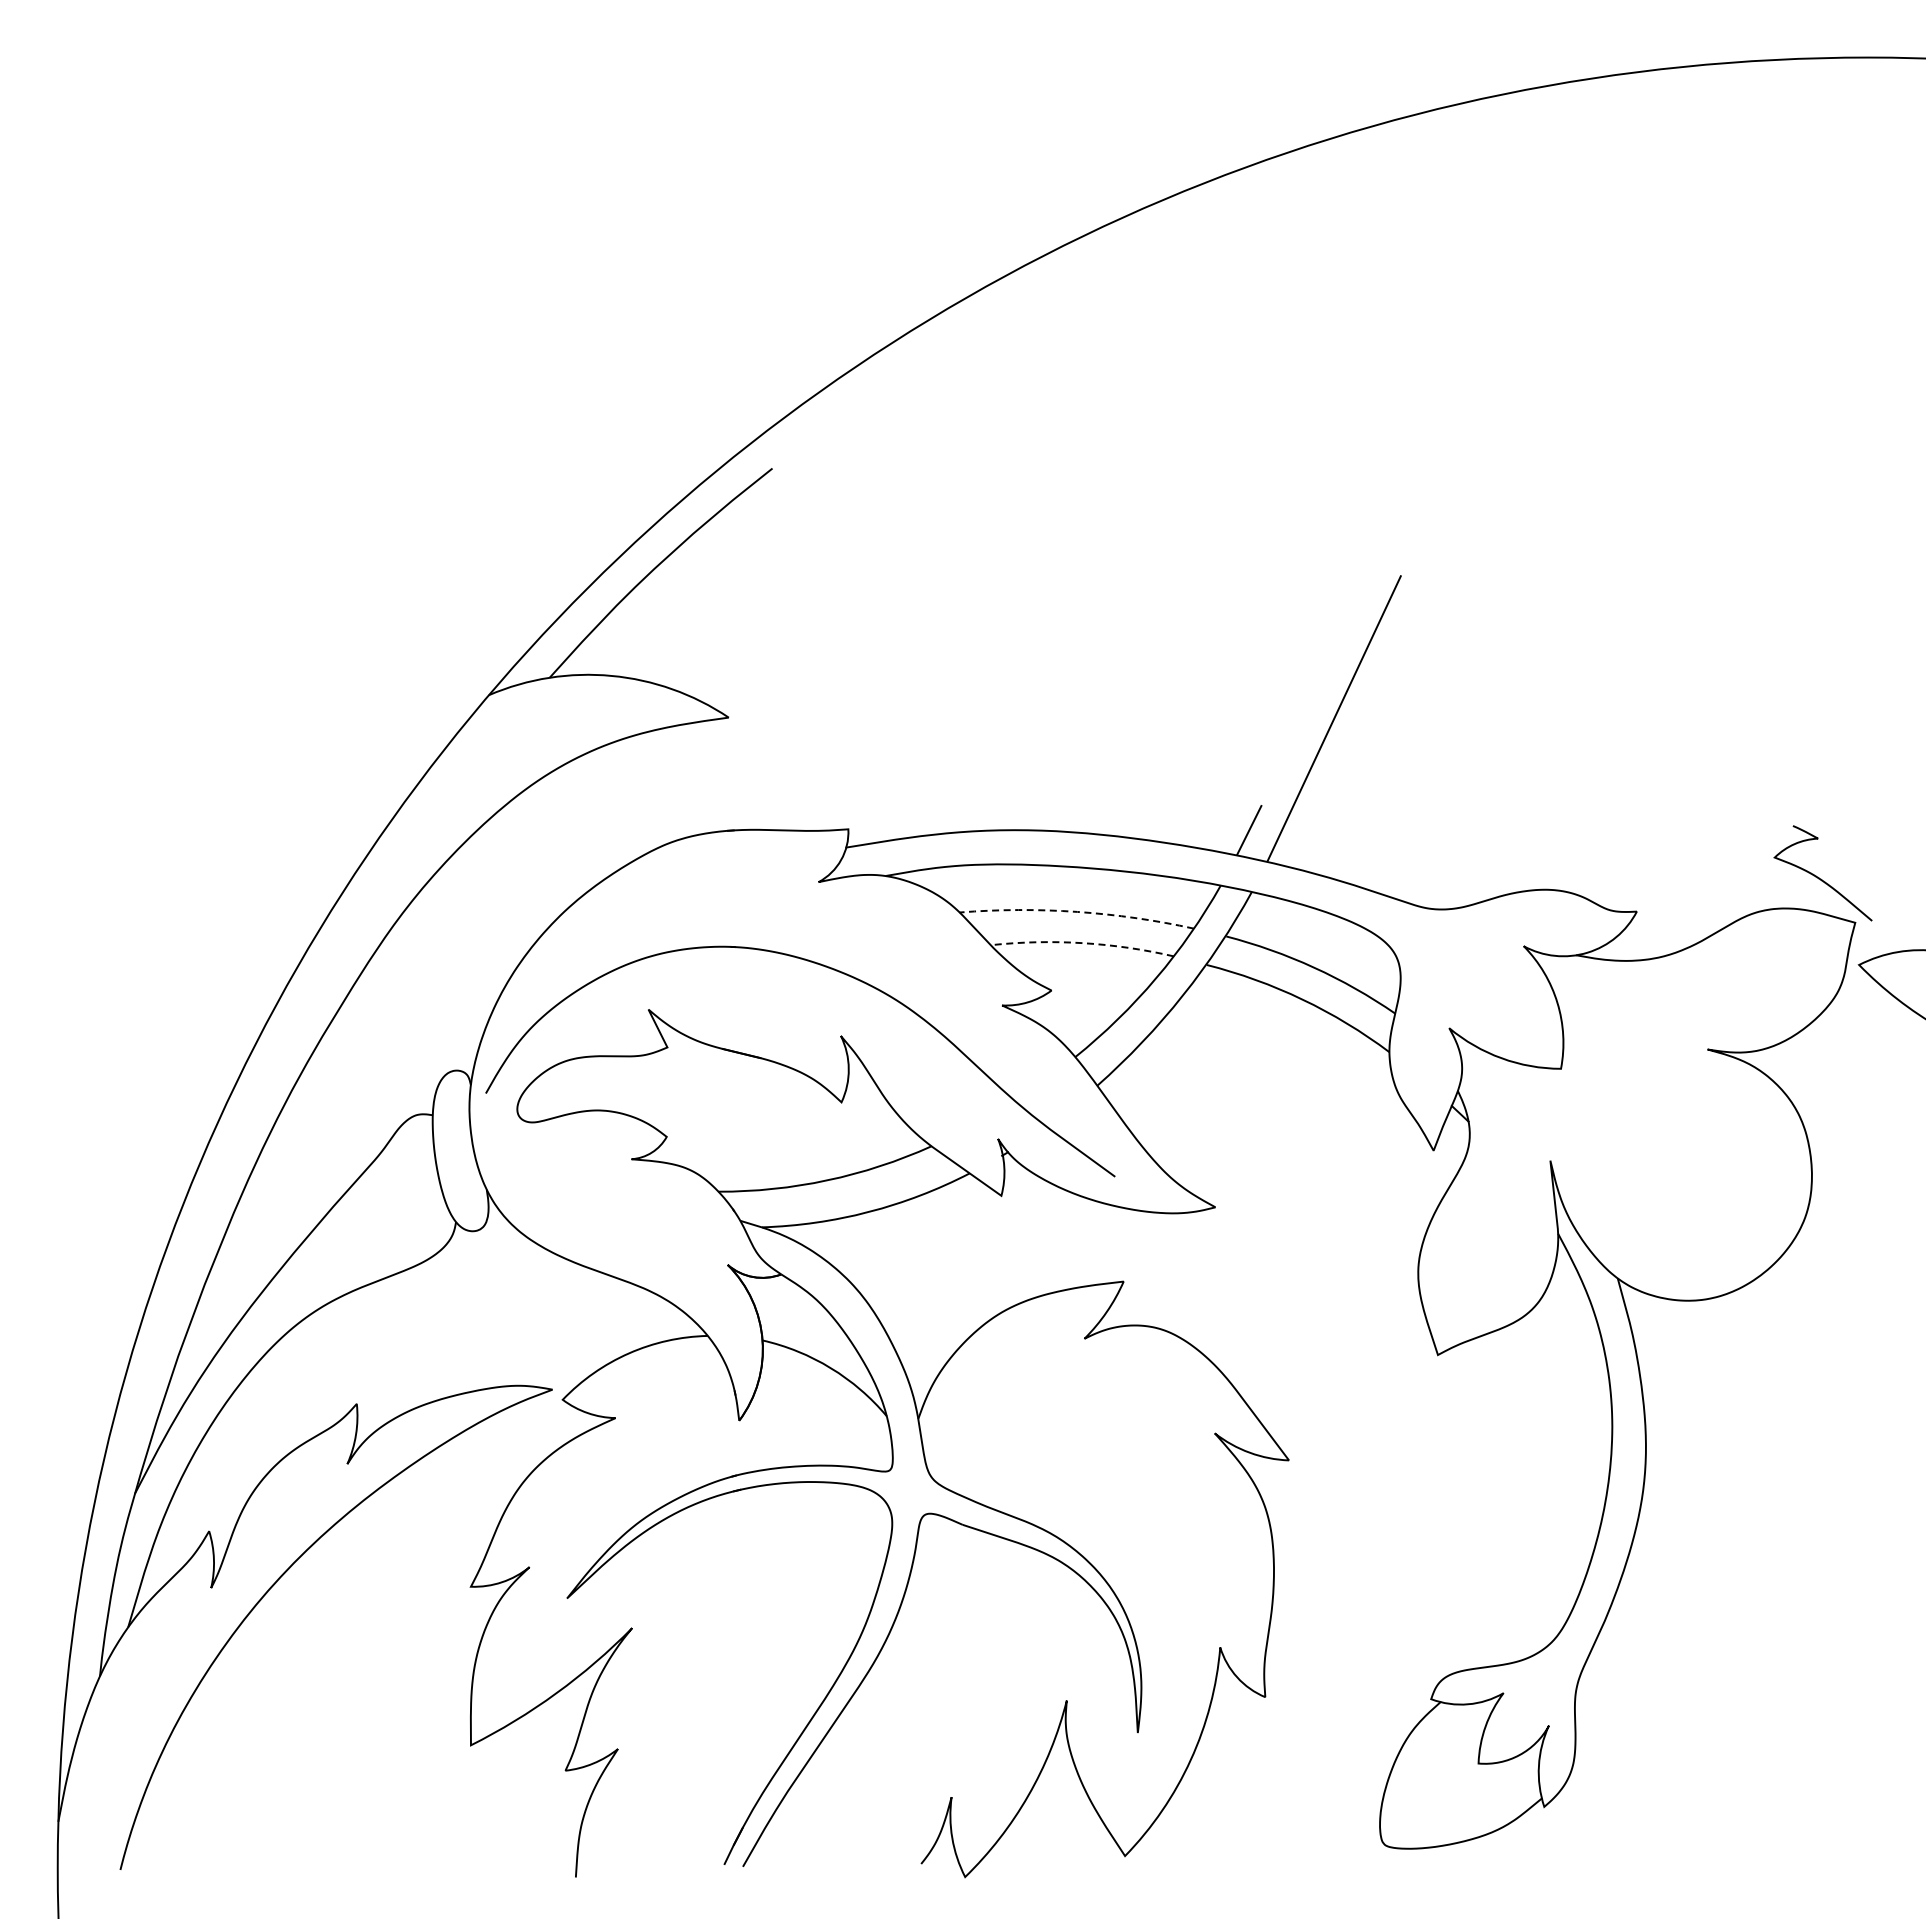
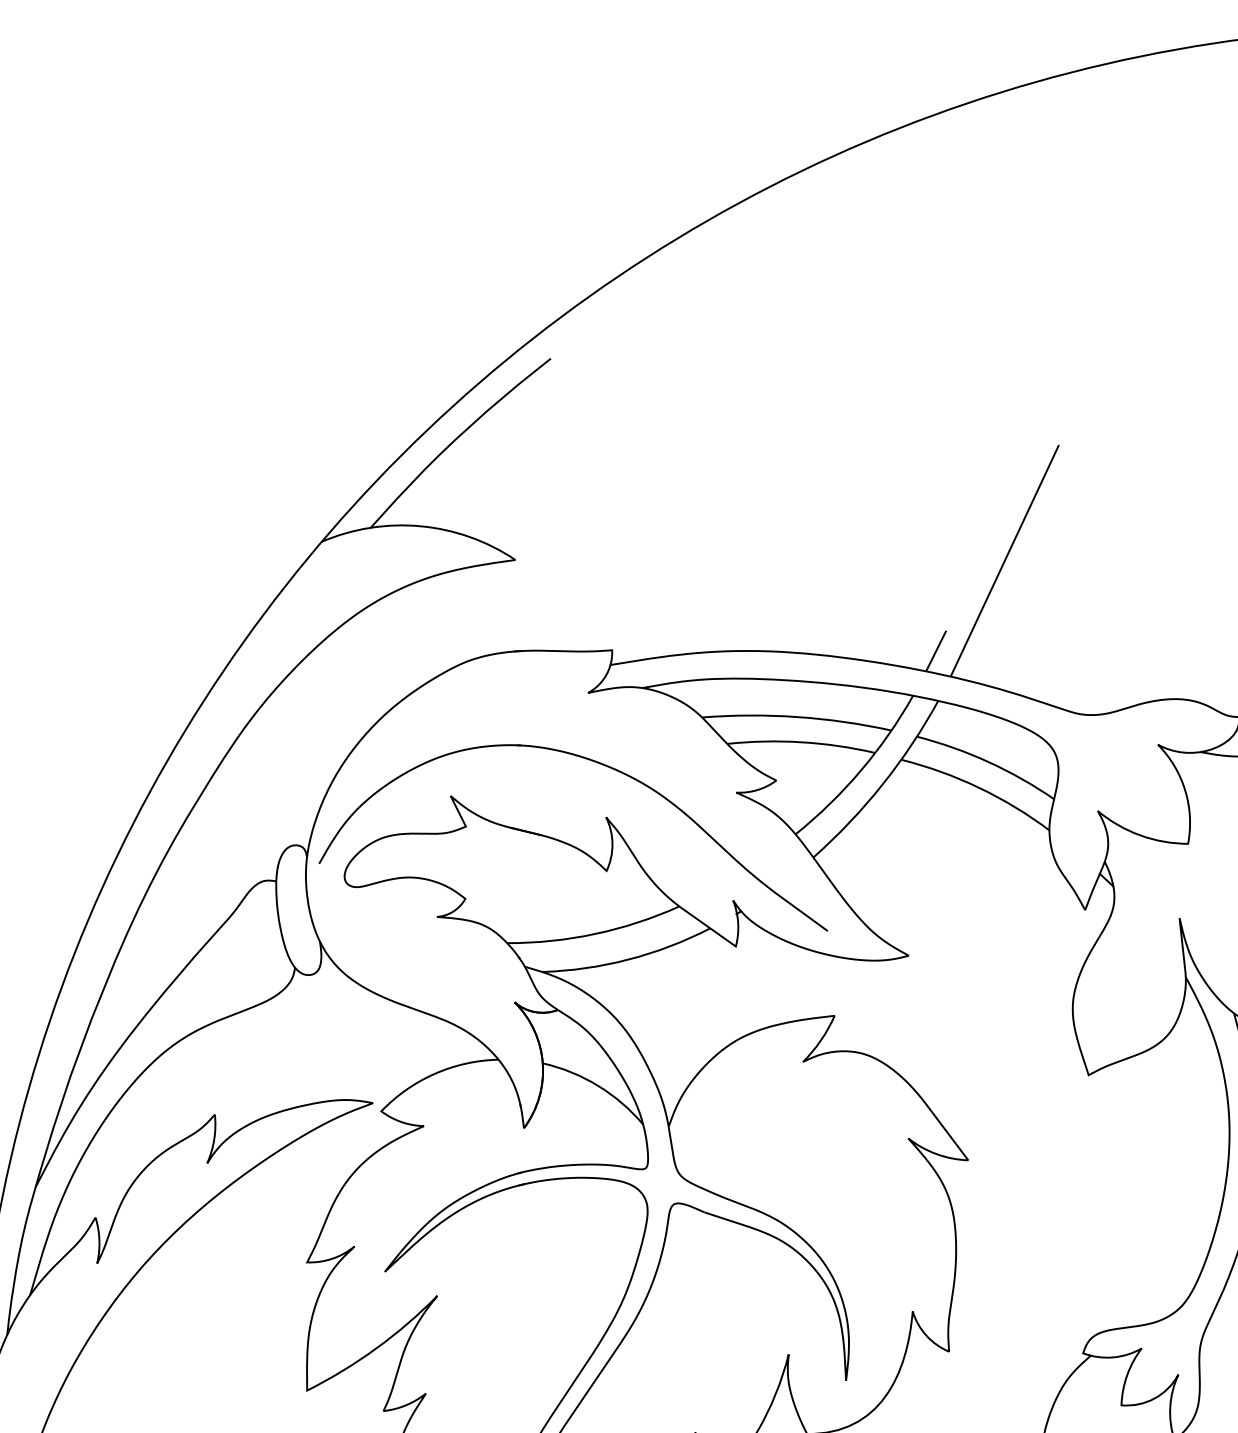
arc: (1077, 911) -> (797, 716), dashed -> solid
arc: (1082, 943) -> (801, 742), dashed -> solid

